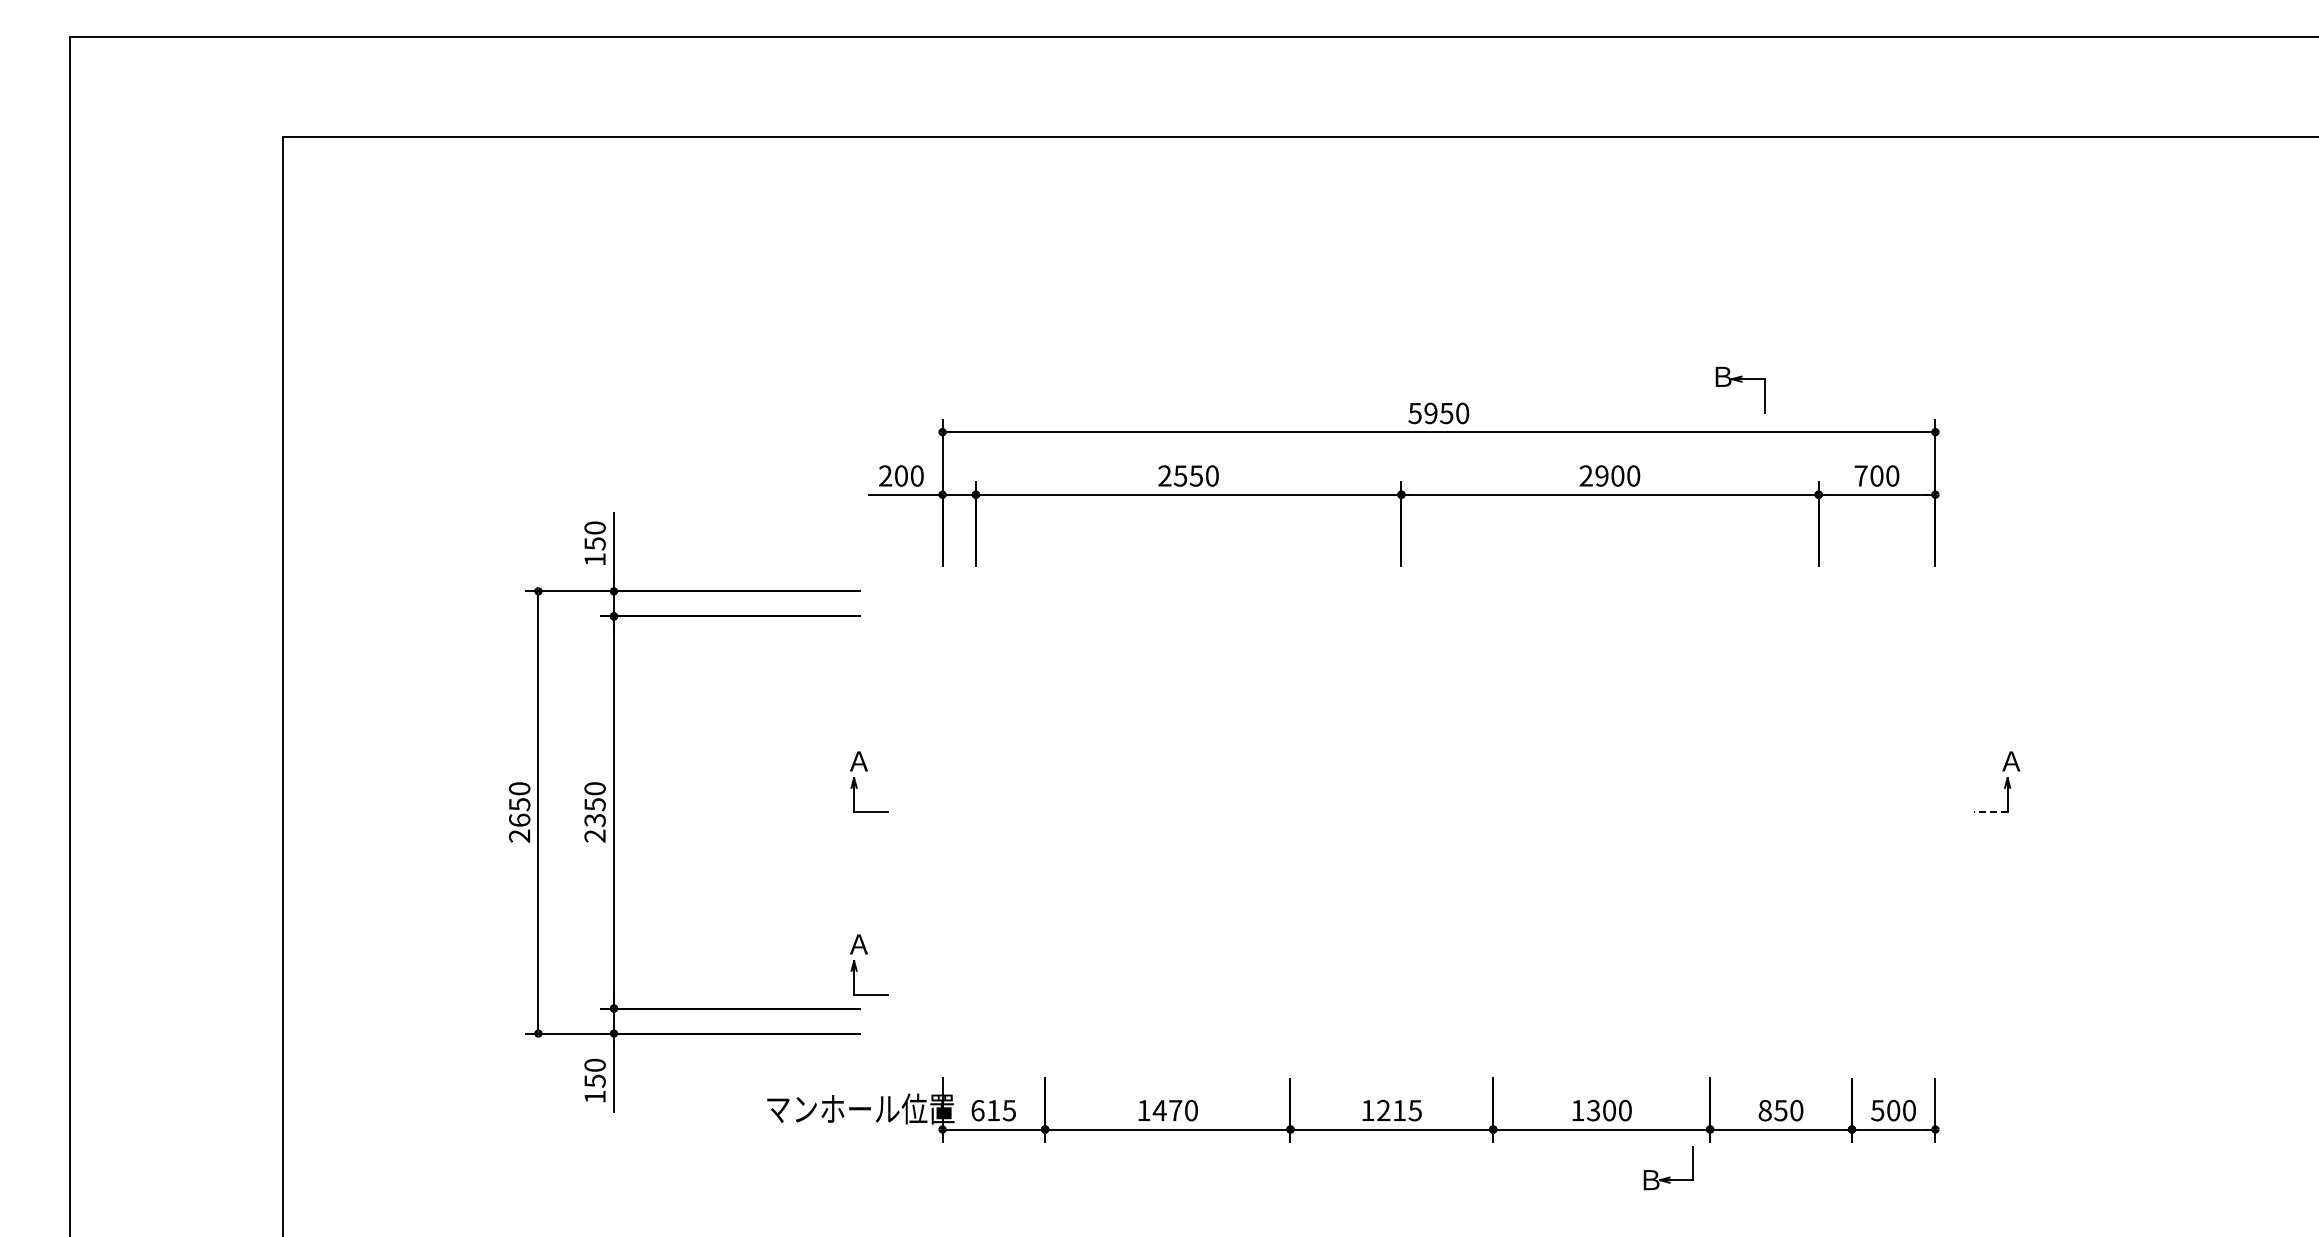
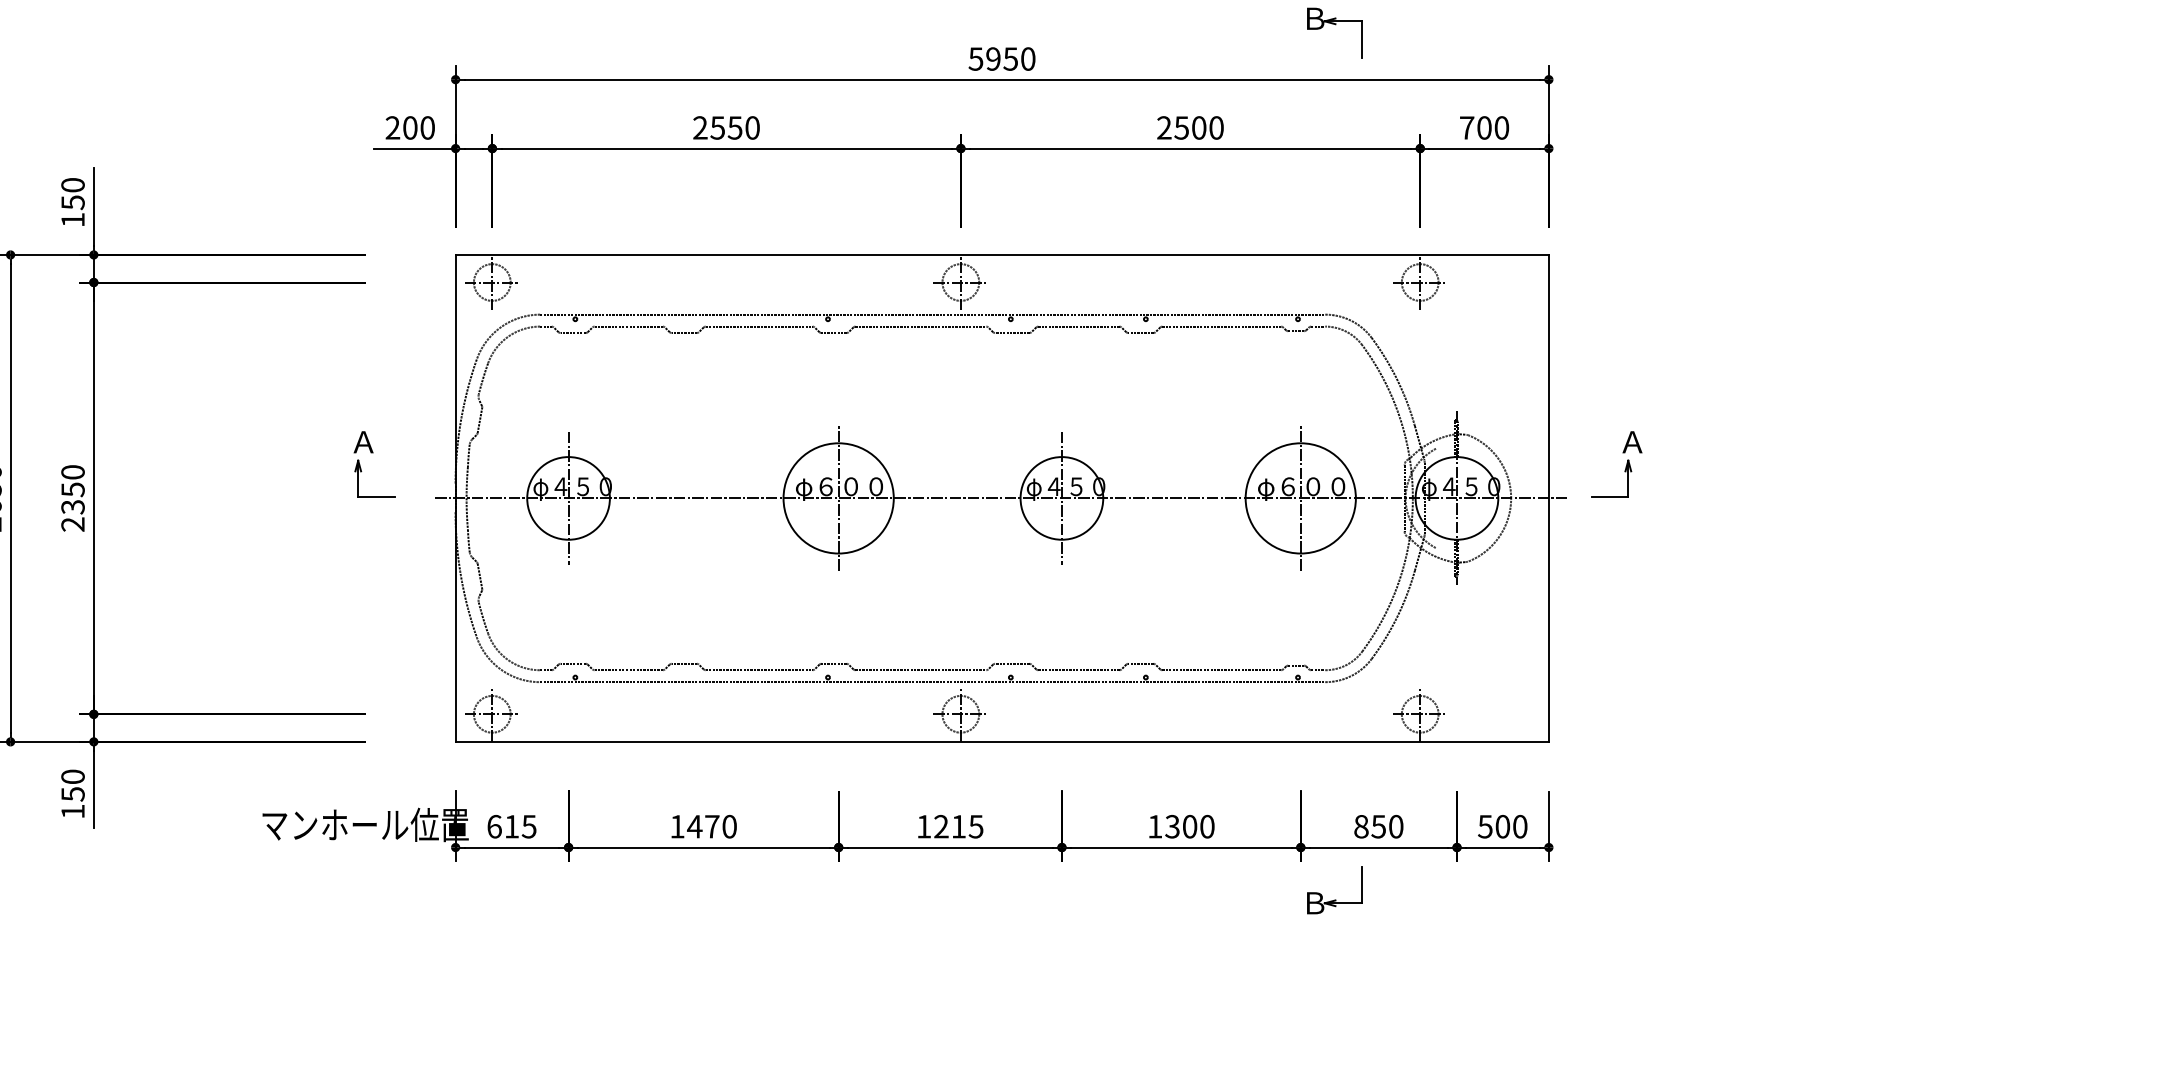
text: (1601, 475) -> (1181, 127), 2900 -> 2500
line: (1990, 811) -> (1609, 497), dashed -> solid
part: (1437, 812) -> (1000, 498), added
part: (867, 954) -> (372, 654), removed
part: (1668, 1176) -> (1334, 899), moved

